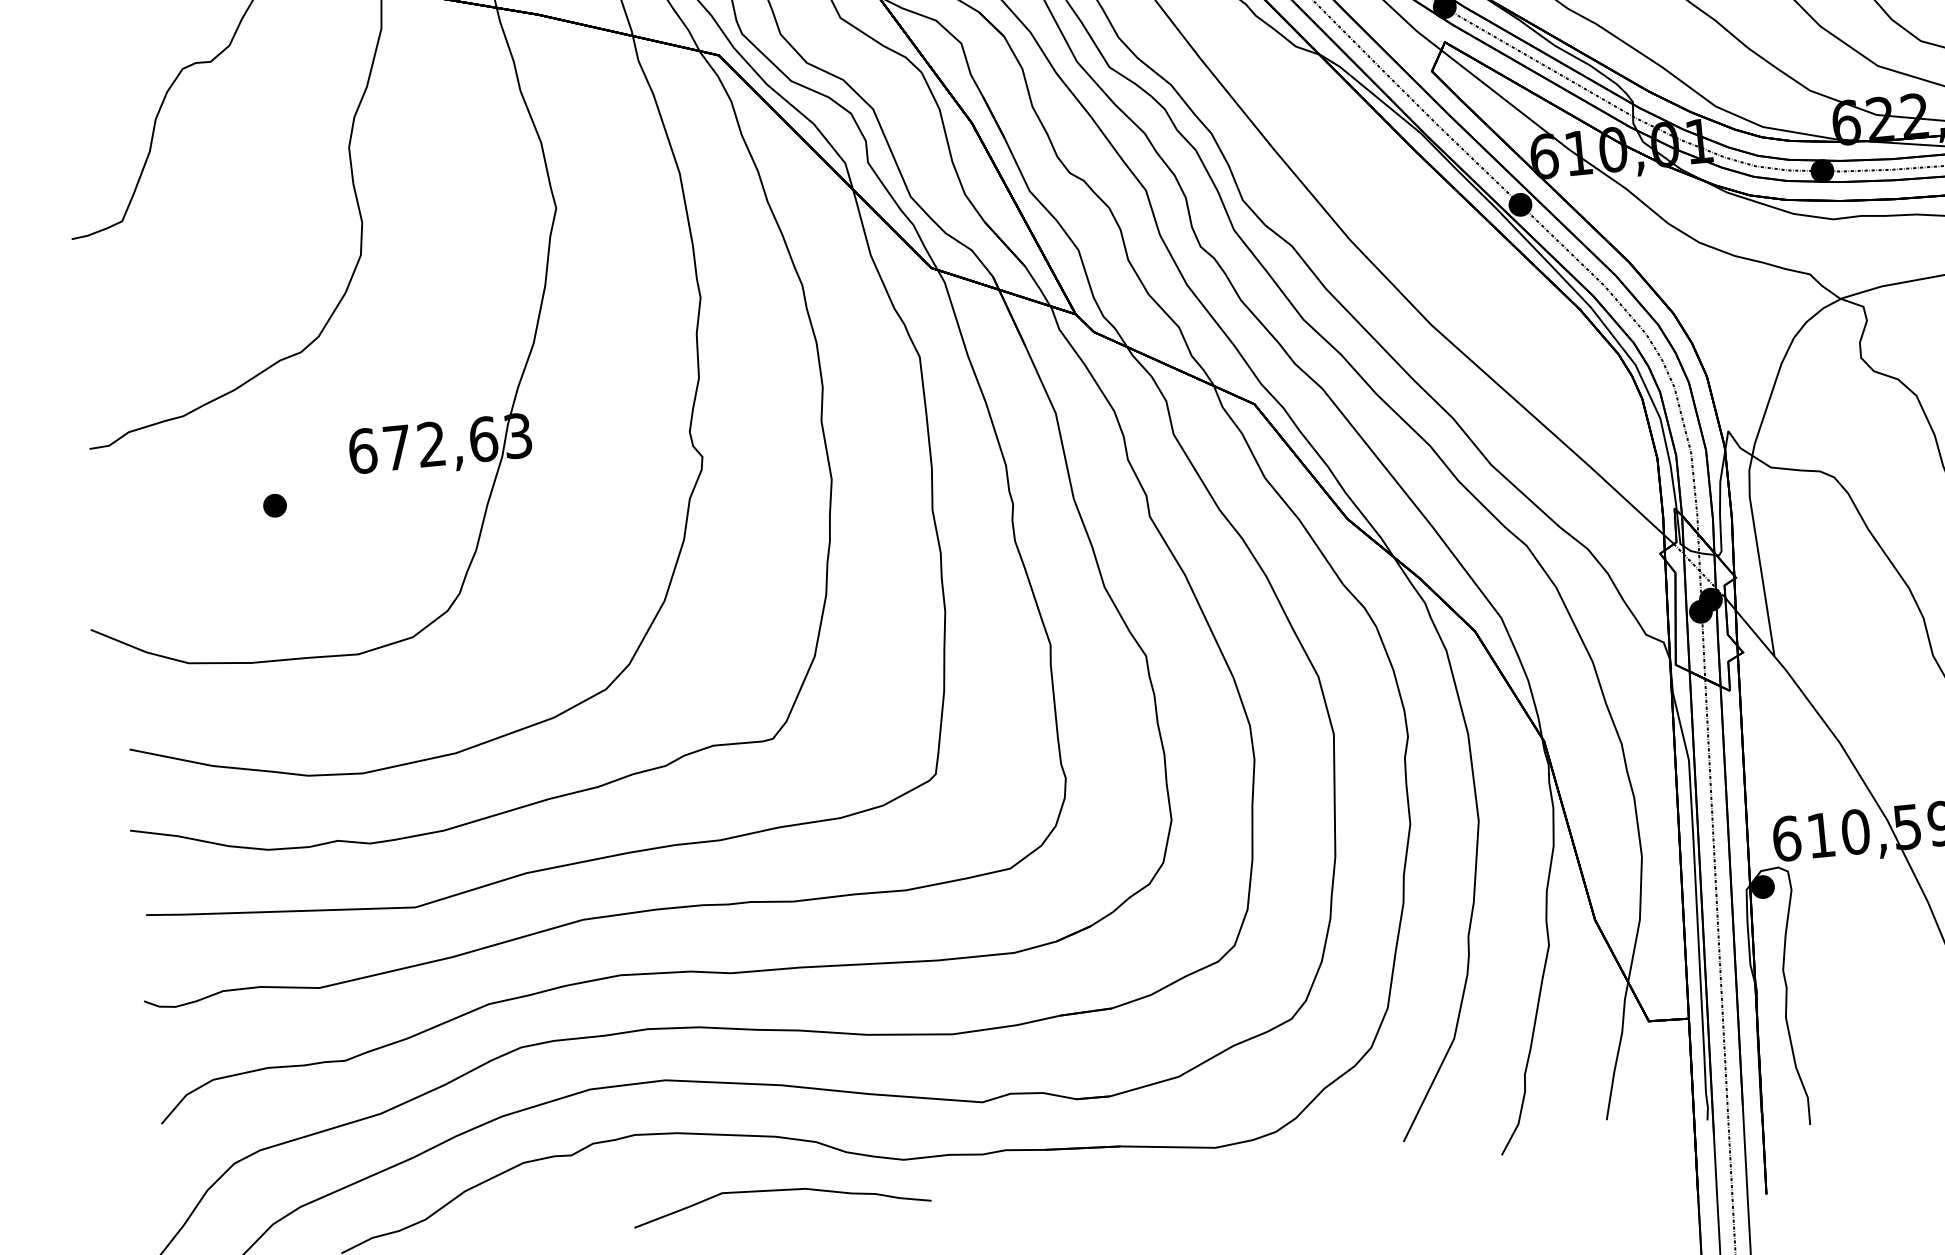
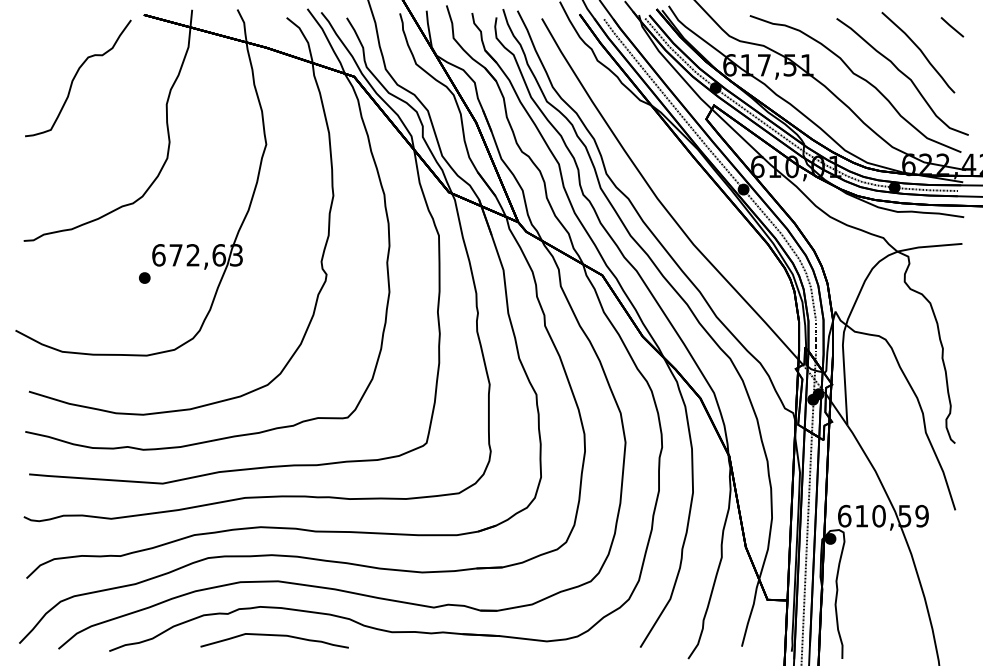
part: (274, 504) -> (144, 277), moved
curve: (780, 1192) -> (274, 636), moved

